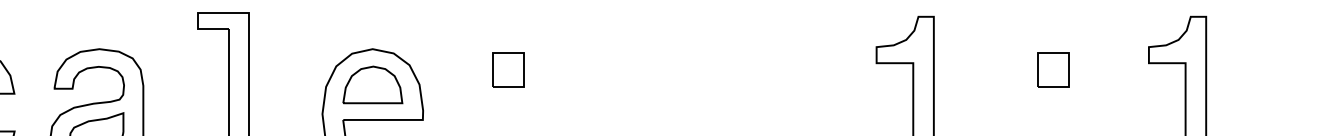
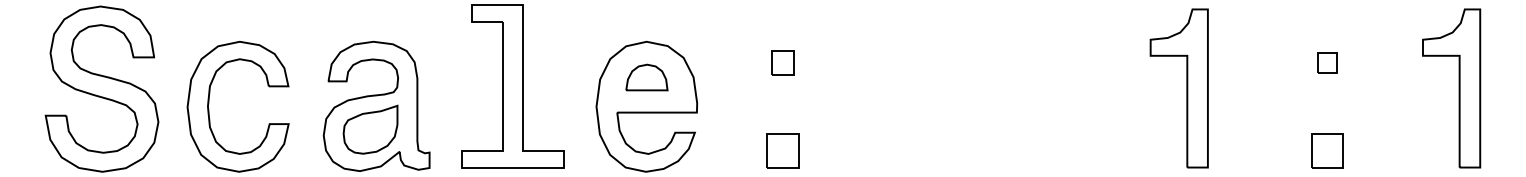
part: (508, 69) -> (782, 62), size x0.7
part: (1053, 69) -> (1327, 62), size x0.6
part: (372, 84) -> (646, 77), size x0.7

